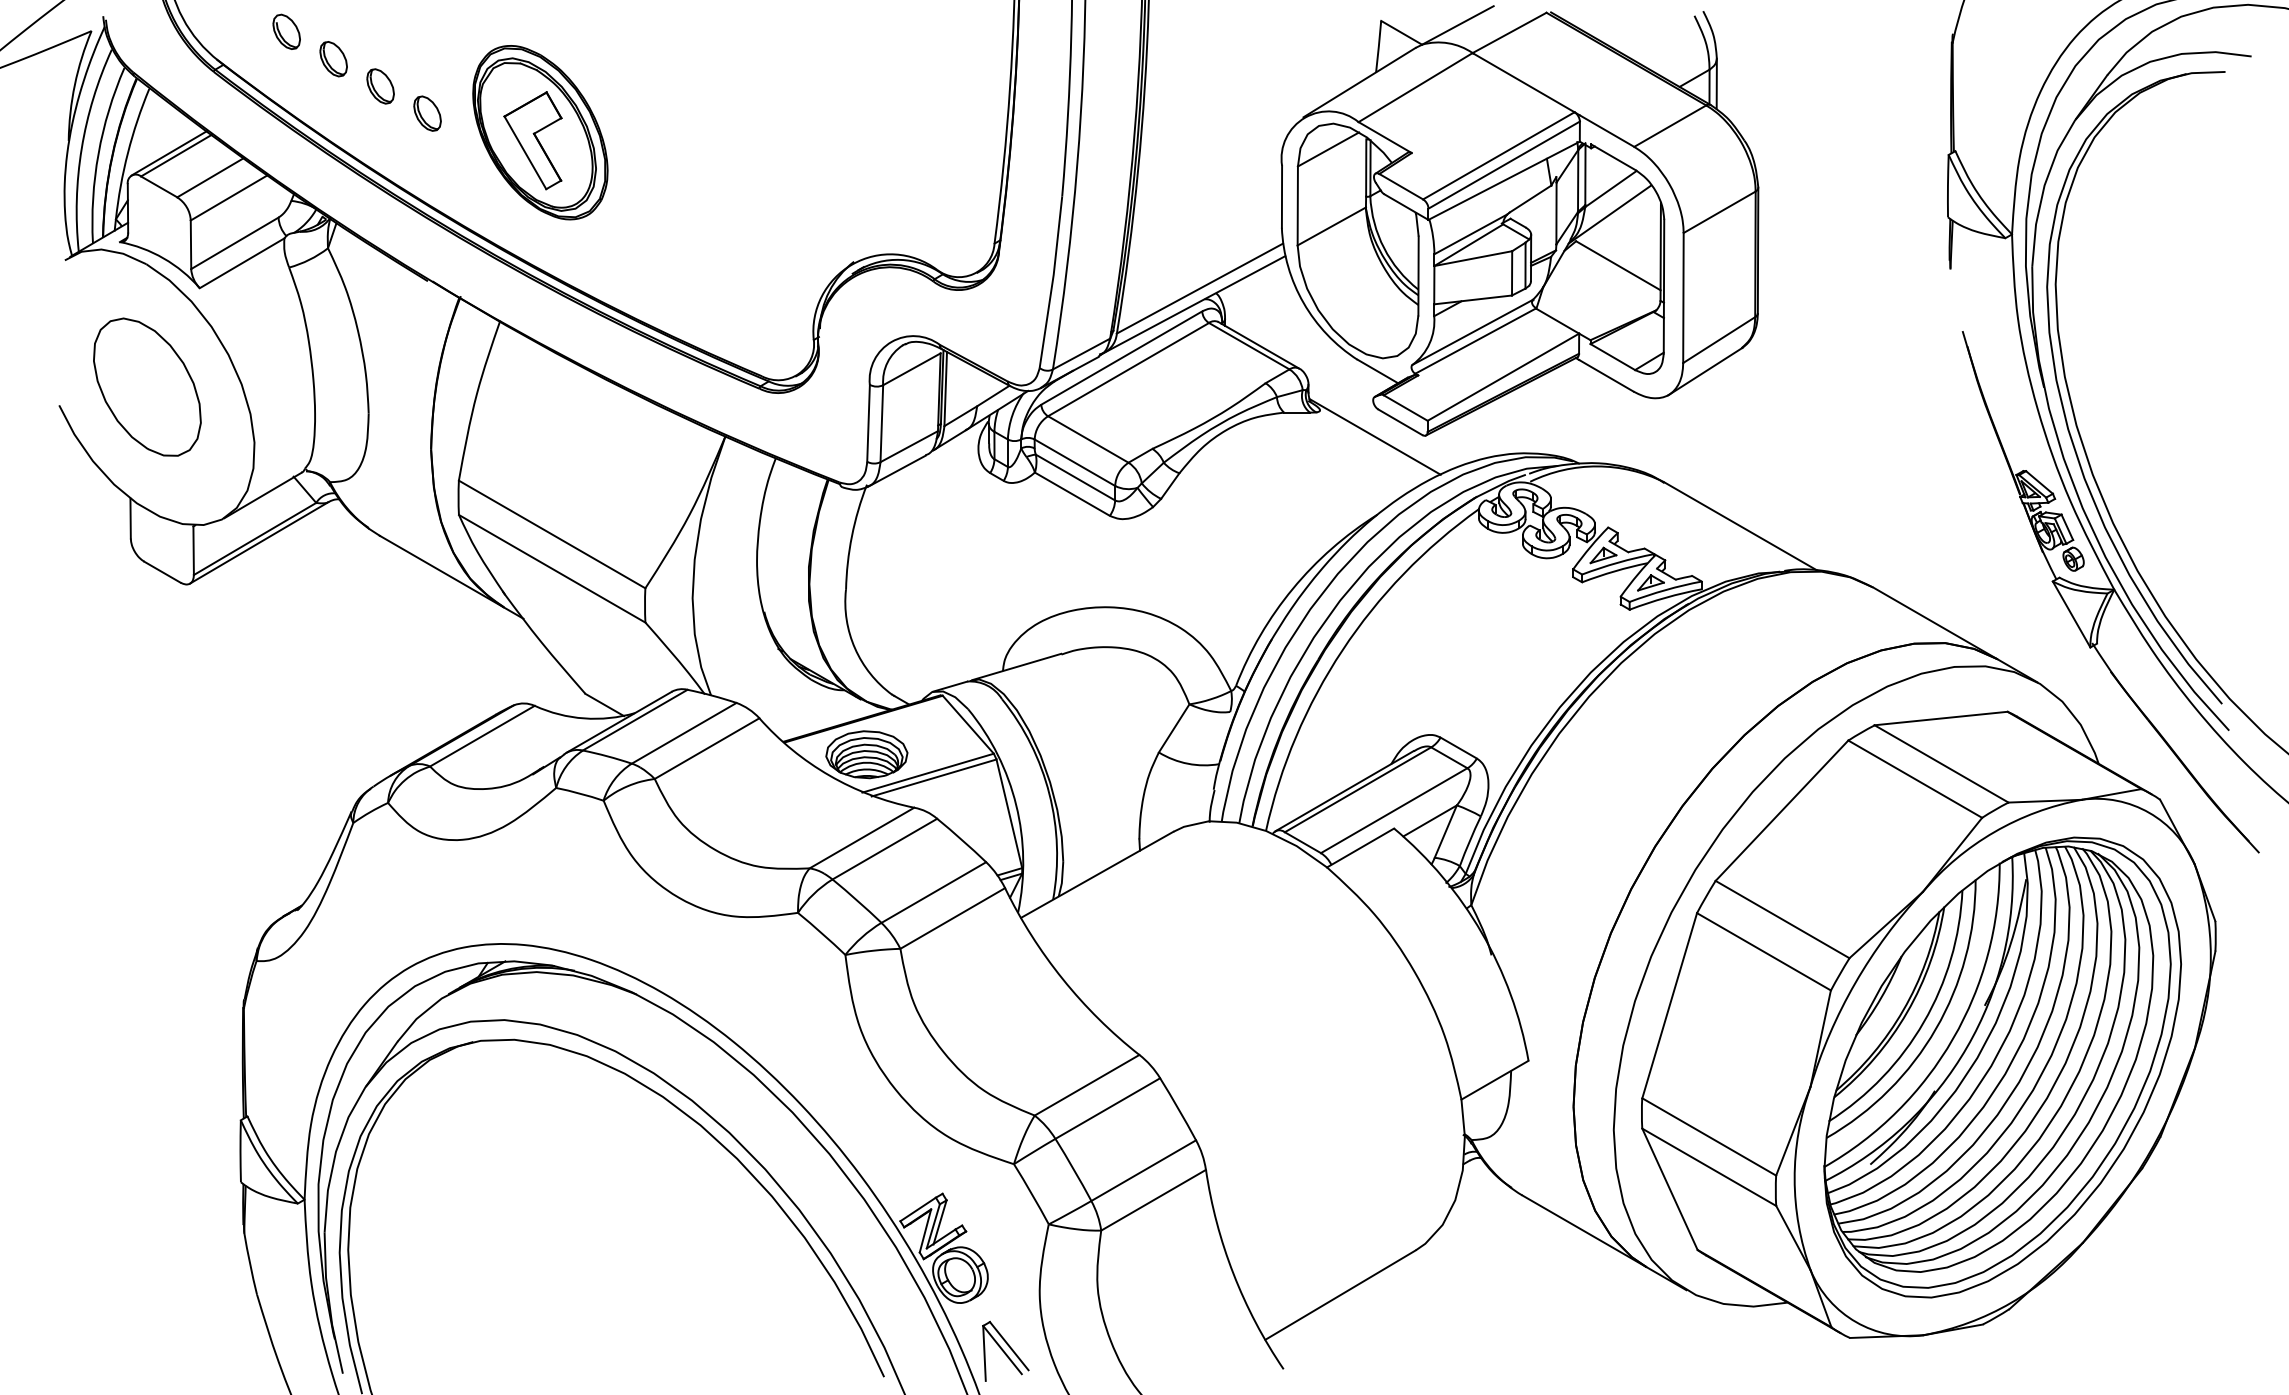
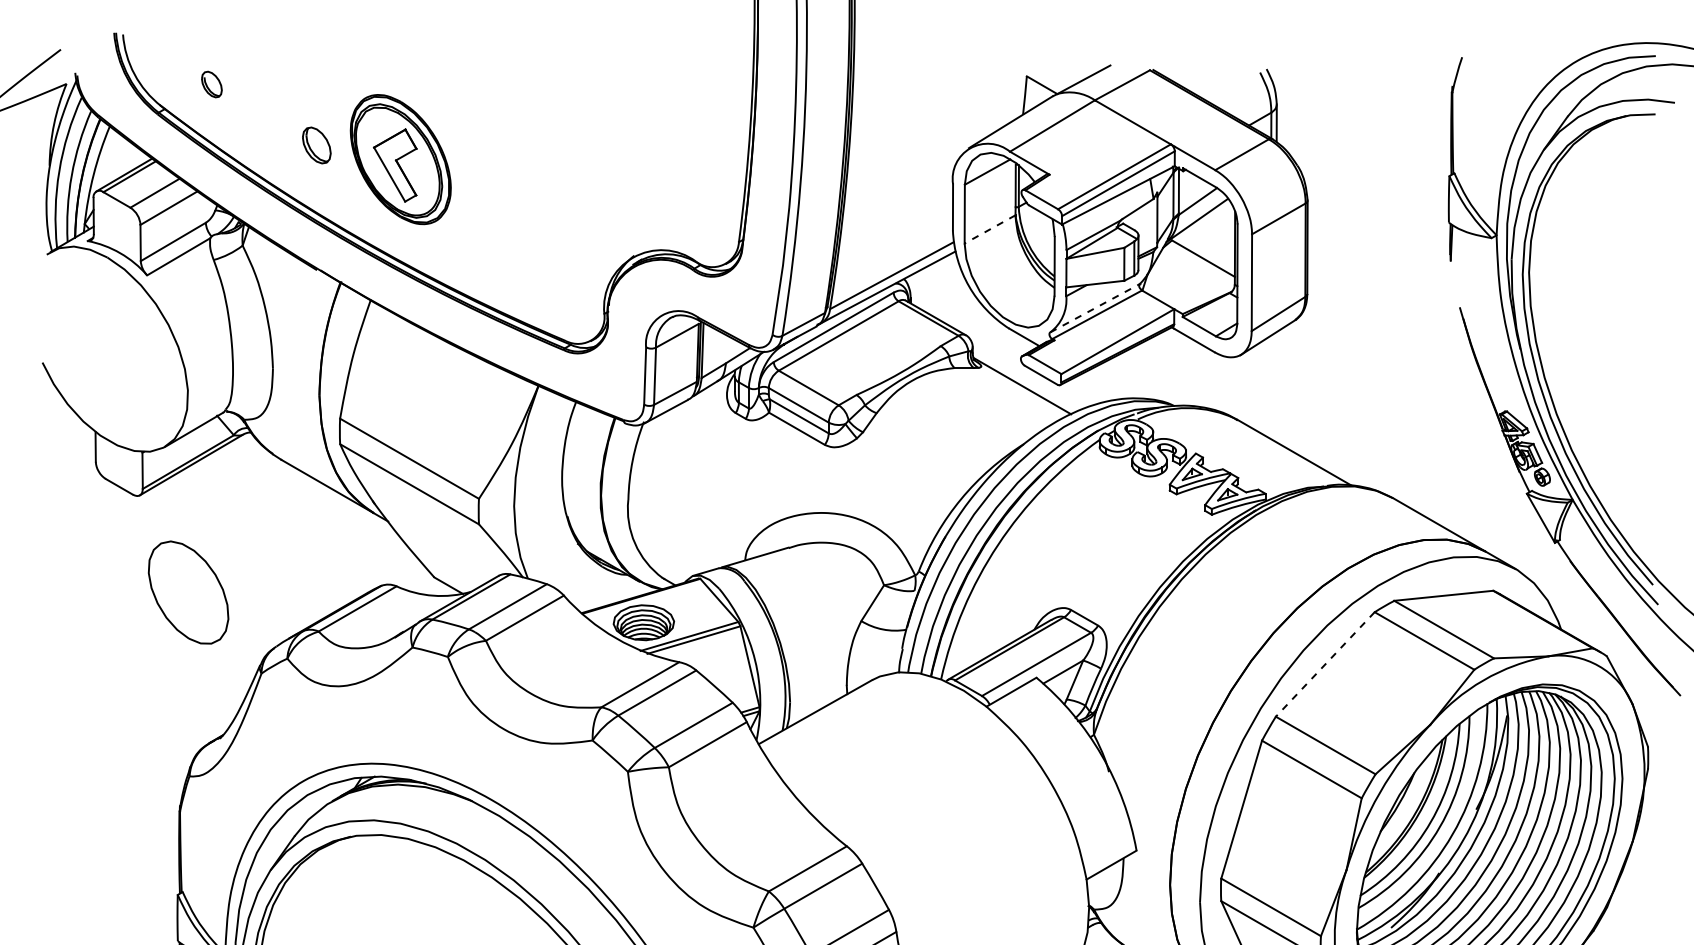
part: (333, 59) -> (246, 105), removed
part: (380, 86) -> (281, 125), removed
part: (427, 113) -> (316, 145), size x1.4
line: (1331, 226) -> (989, 229), solid -> dashed
line: (1473, 332) -> (1095, 308), solid -> dashed
part: (147, 386) -> (188, 592), moved
line: (1781, 810) -> (1324, 664), solid -> dashed

